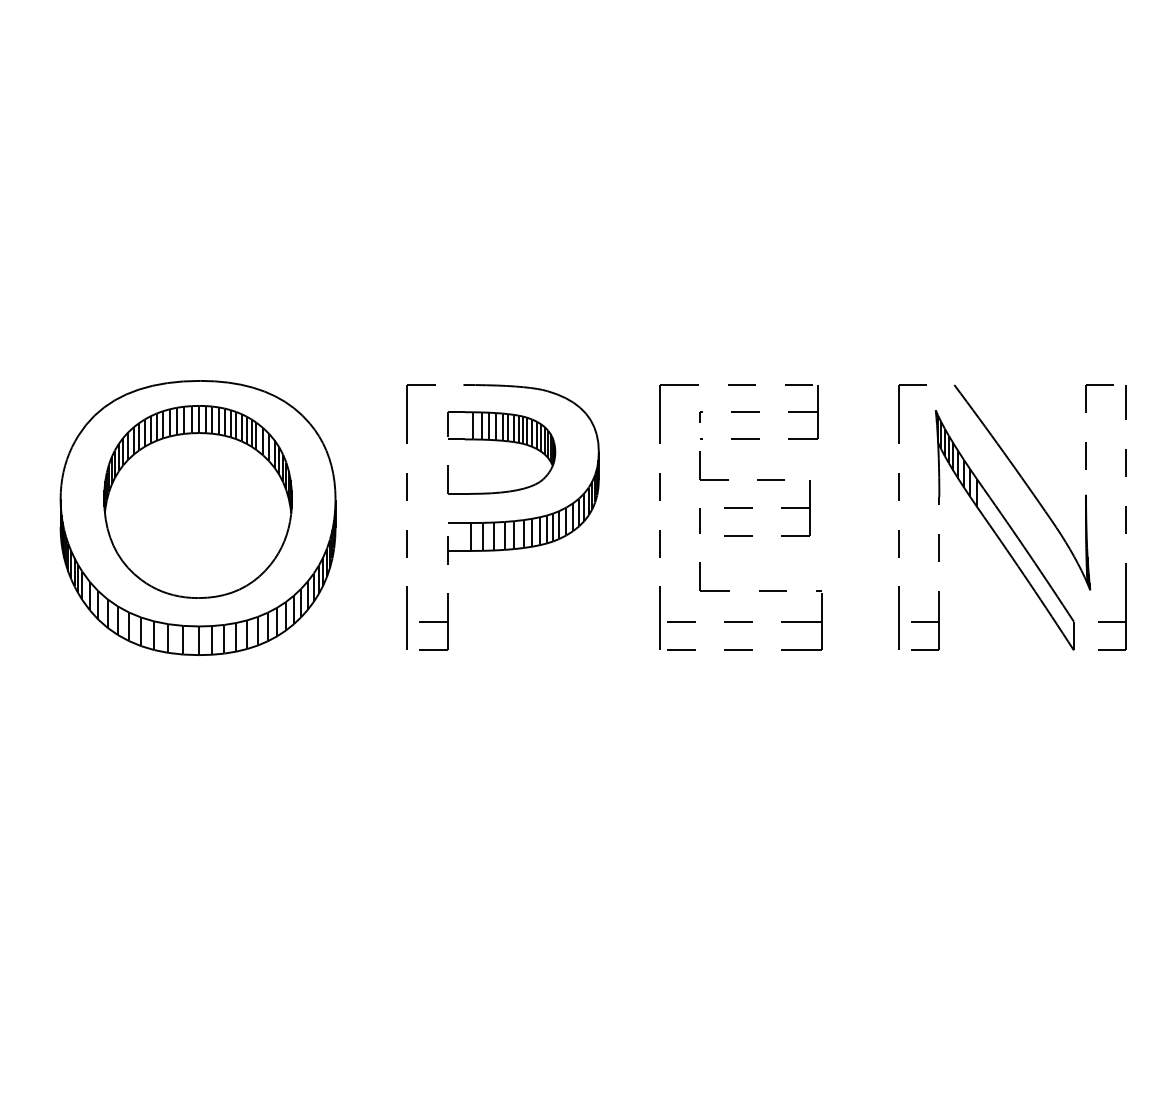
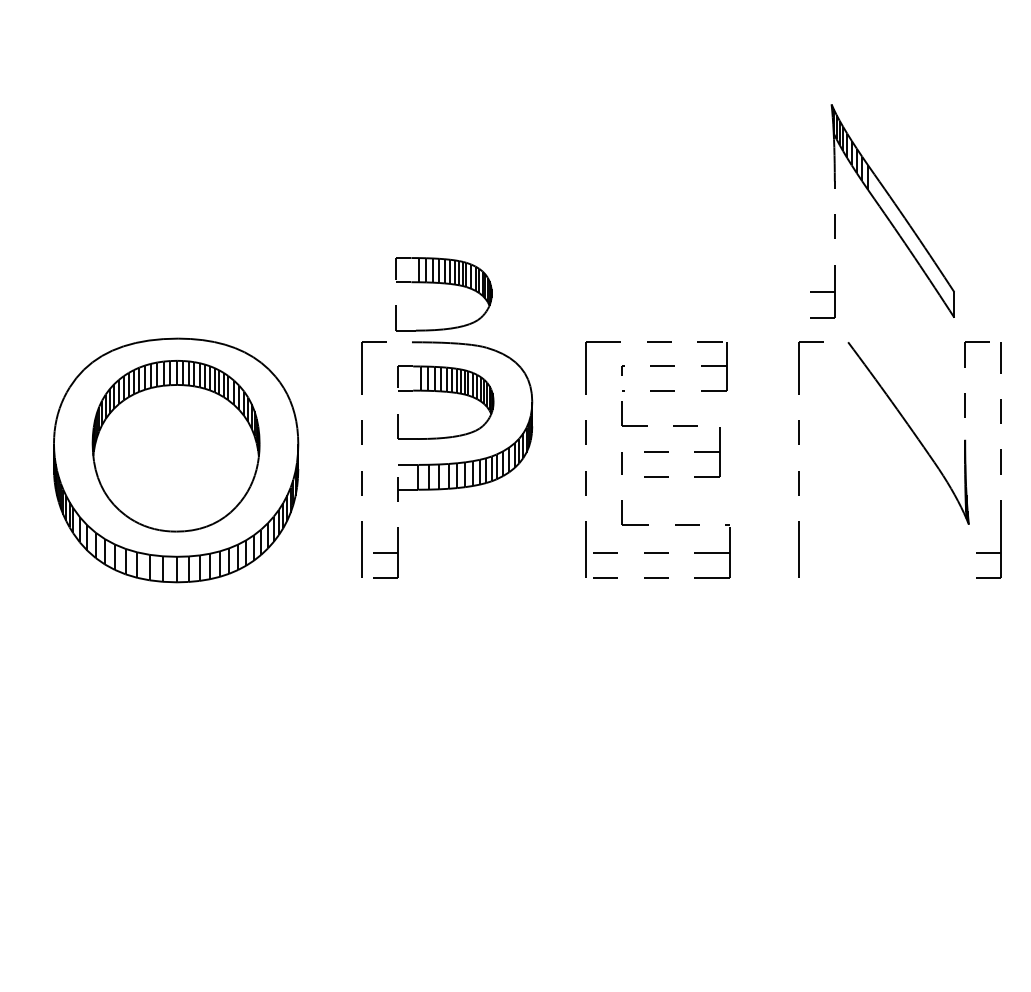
part: (499, 319) -> (443, 284), added
part: (992, 530) -> (882, 211), moved

